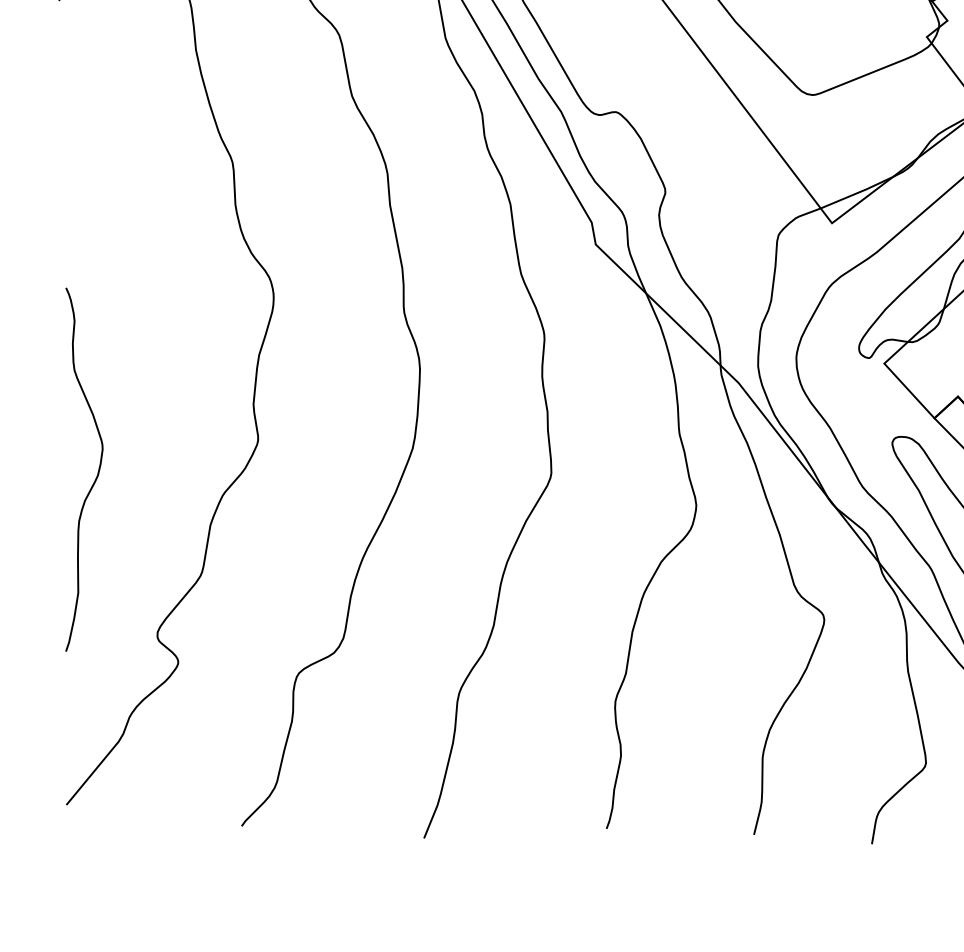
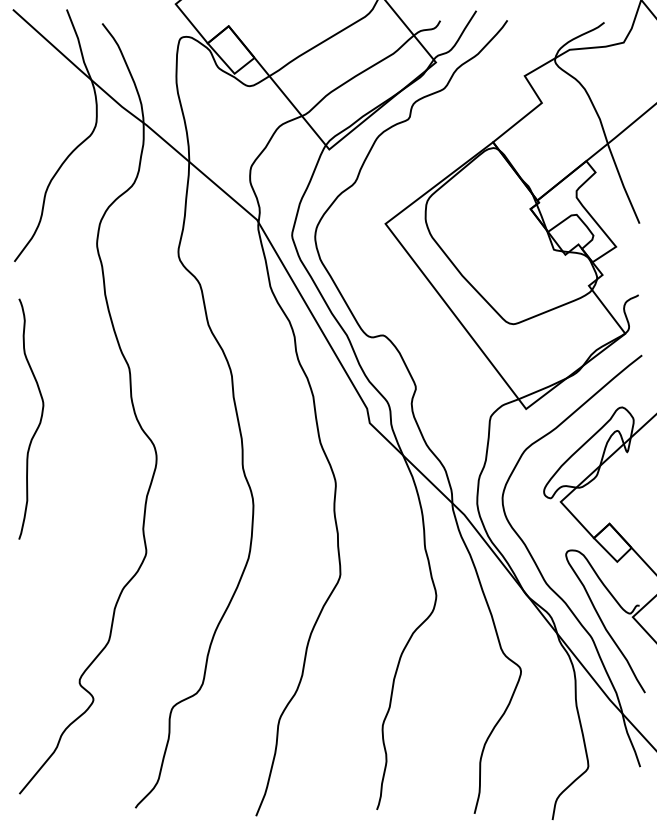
curve: (96, 473) -> (39, 421), moved

